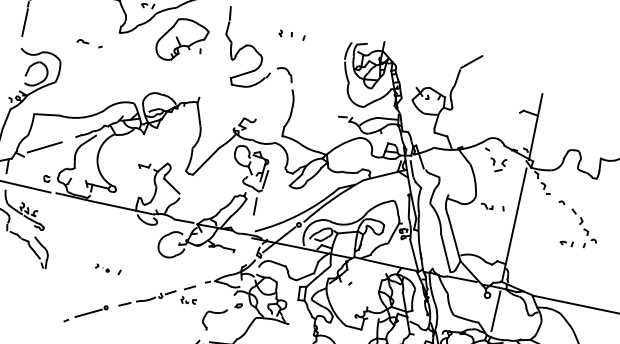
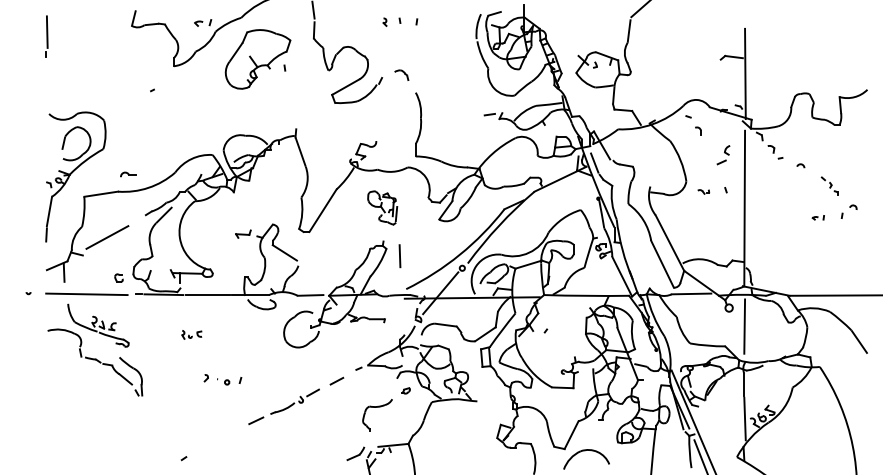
line: (24, 22) -> (46, 79), removed
part: (83, 41) -> (128, 174), moved
part: (284, 74) -> (401, 75), size x0.6
part: (500, 165) -> (723, 155), moved
part: (250, 168) -> (382, 207), size x0.6
part: (486, 206) -> (703, 191), size x0.7
part: (579, 221) -> (829, 185), size x0.6
part: (566, 243) -> (818, 217), size x0.7
part: (102, 267) -> (216, 379), size x1.4
part: (188, 300) -> (191, 334), moved
part: (91, 311) -> (214, 439), removed

